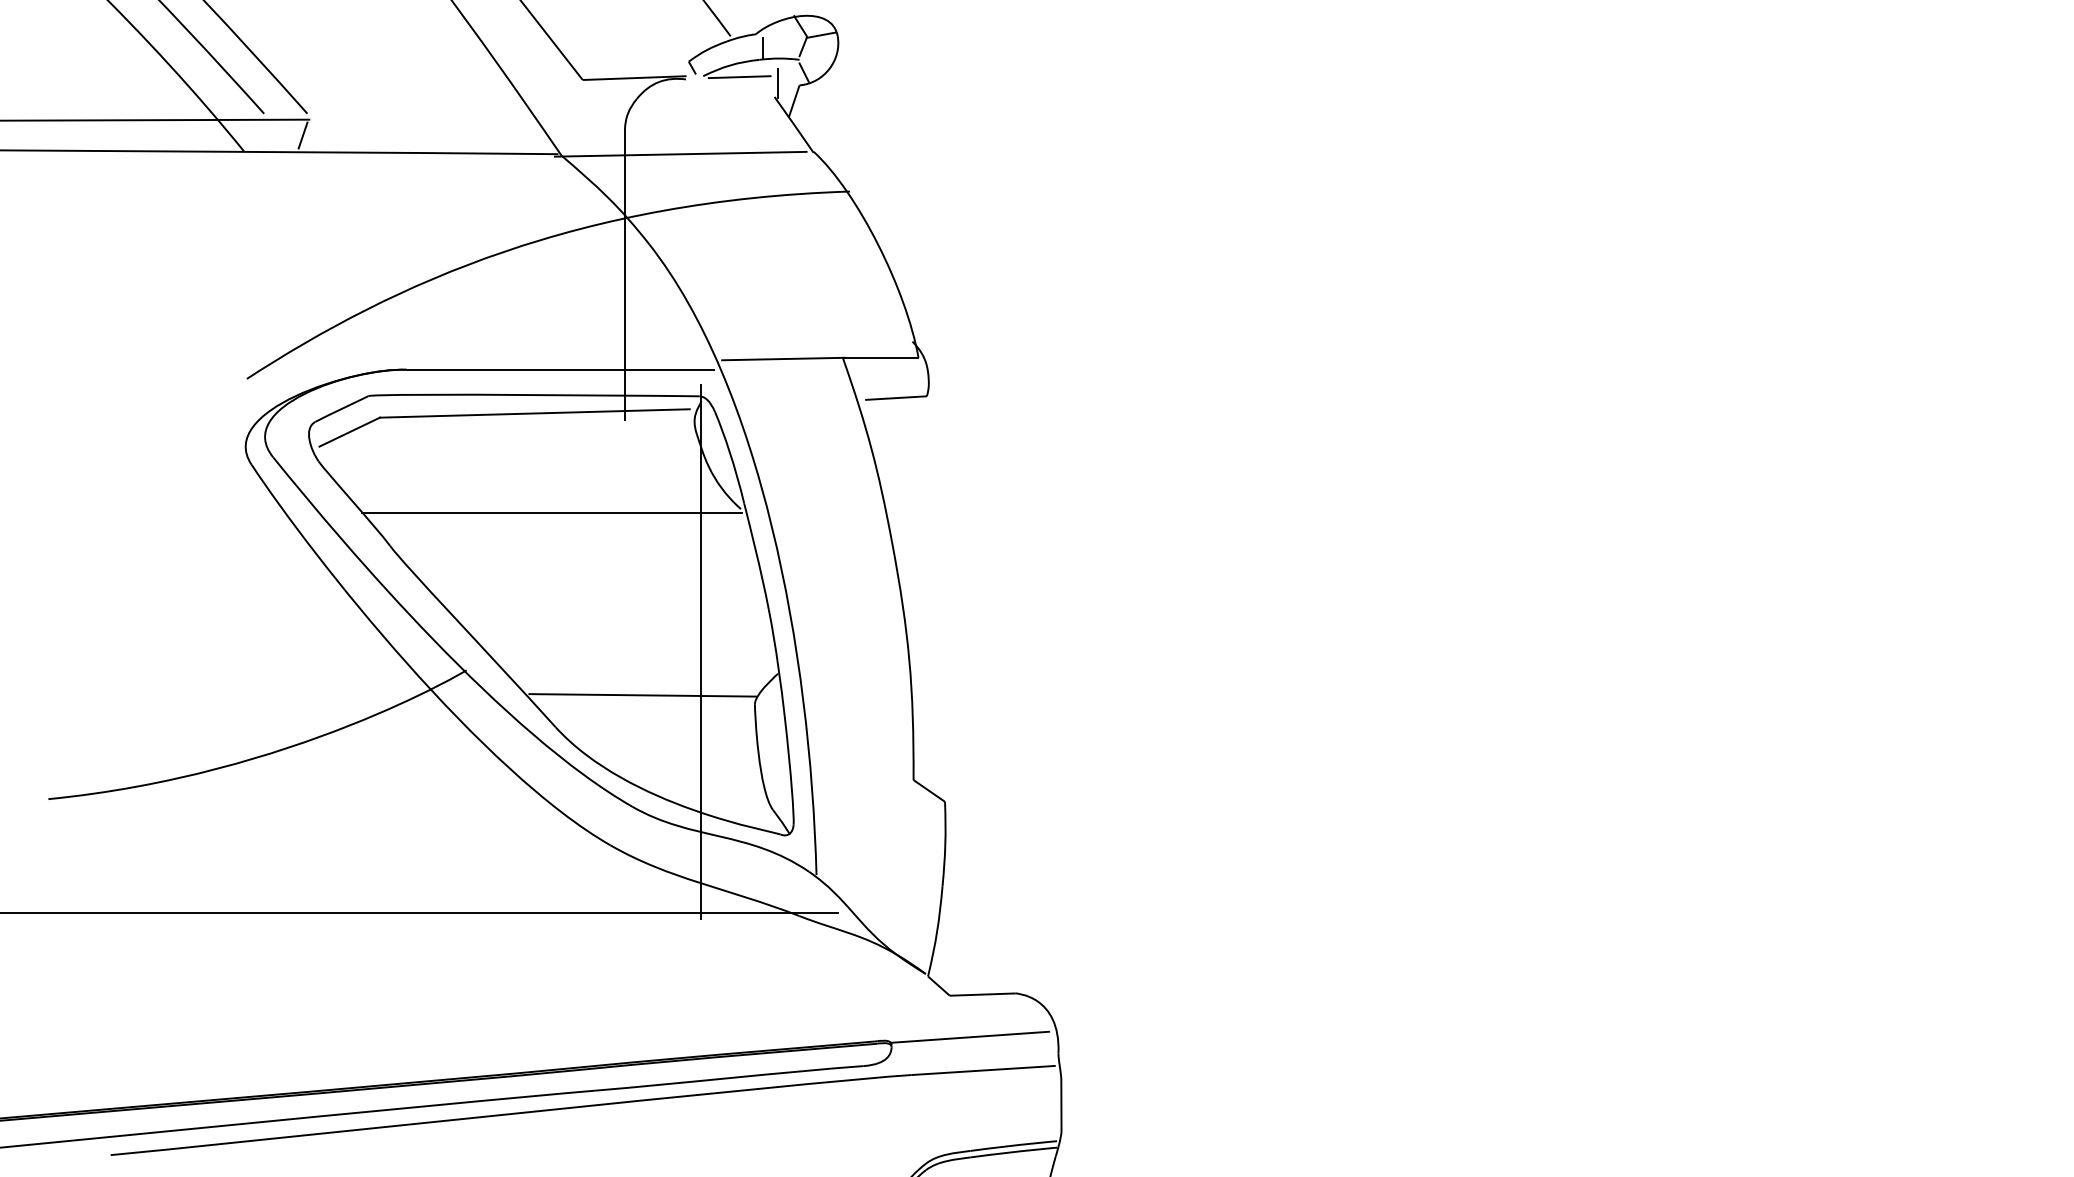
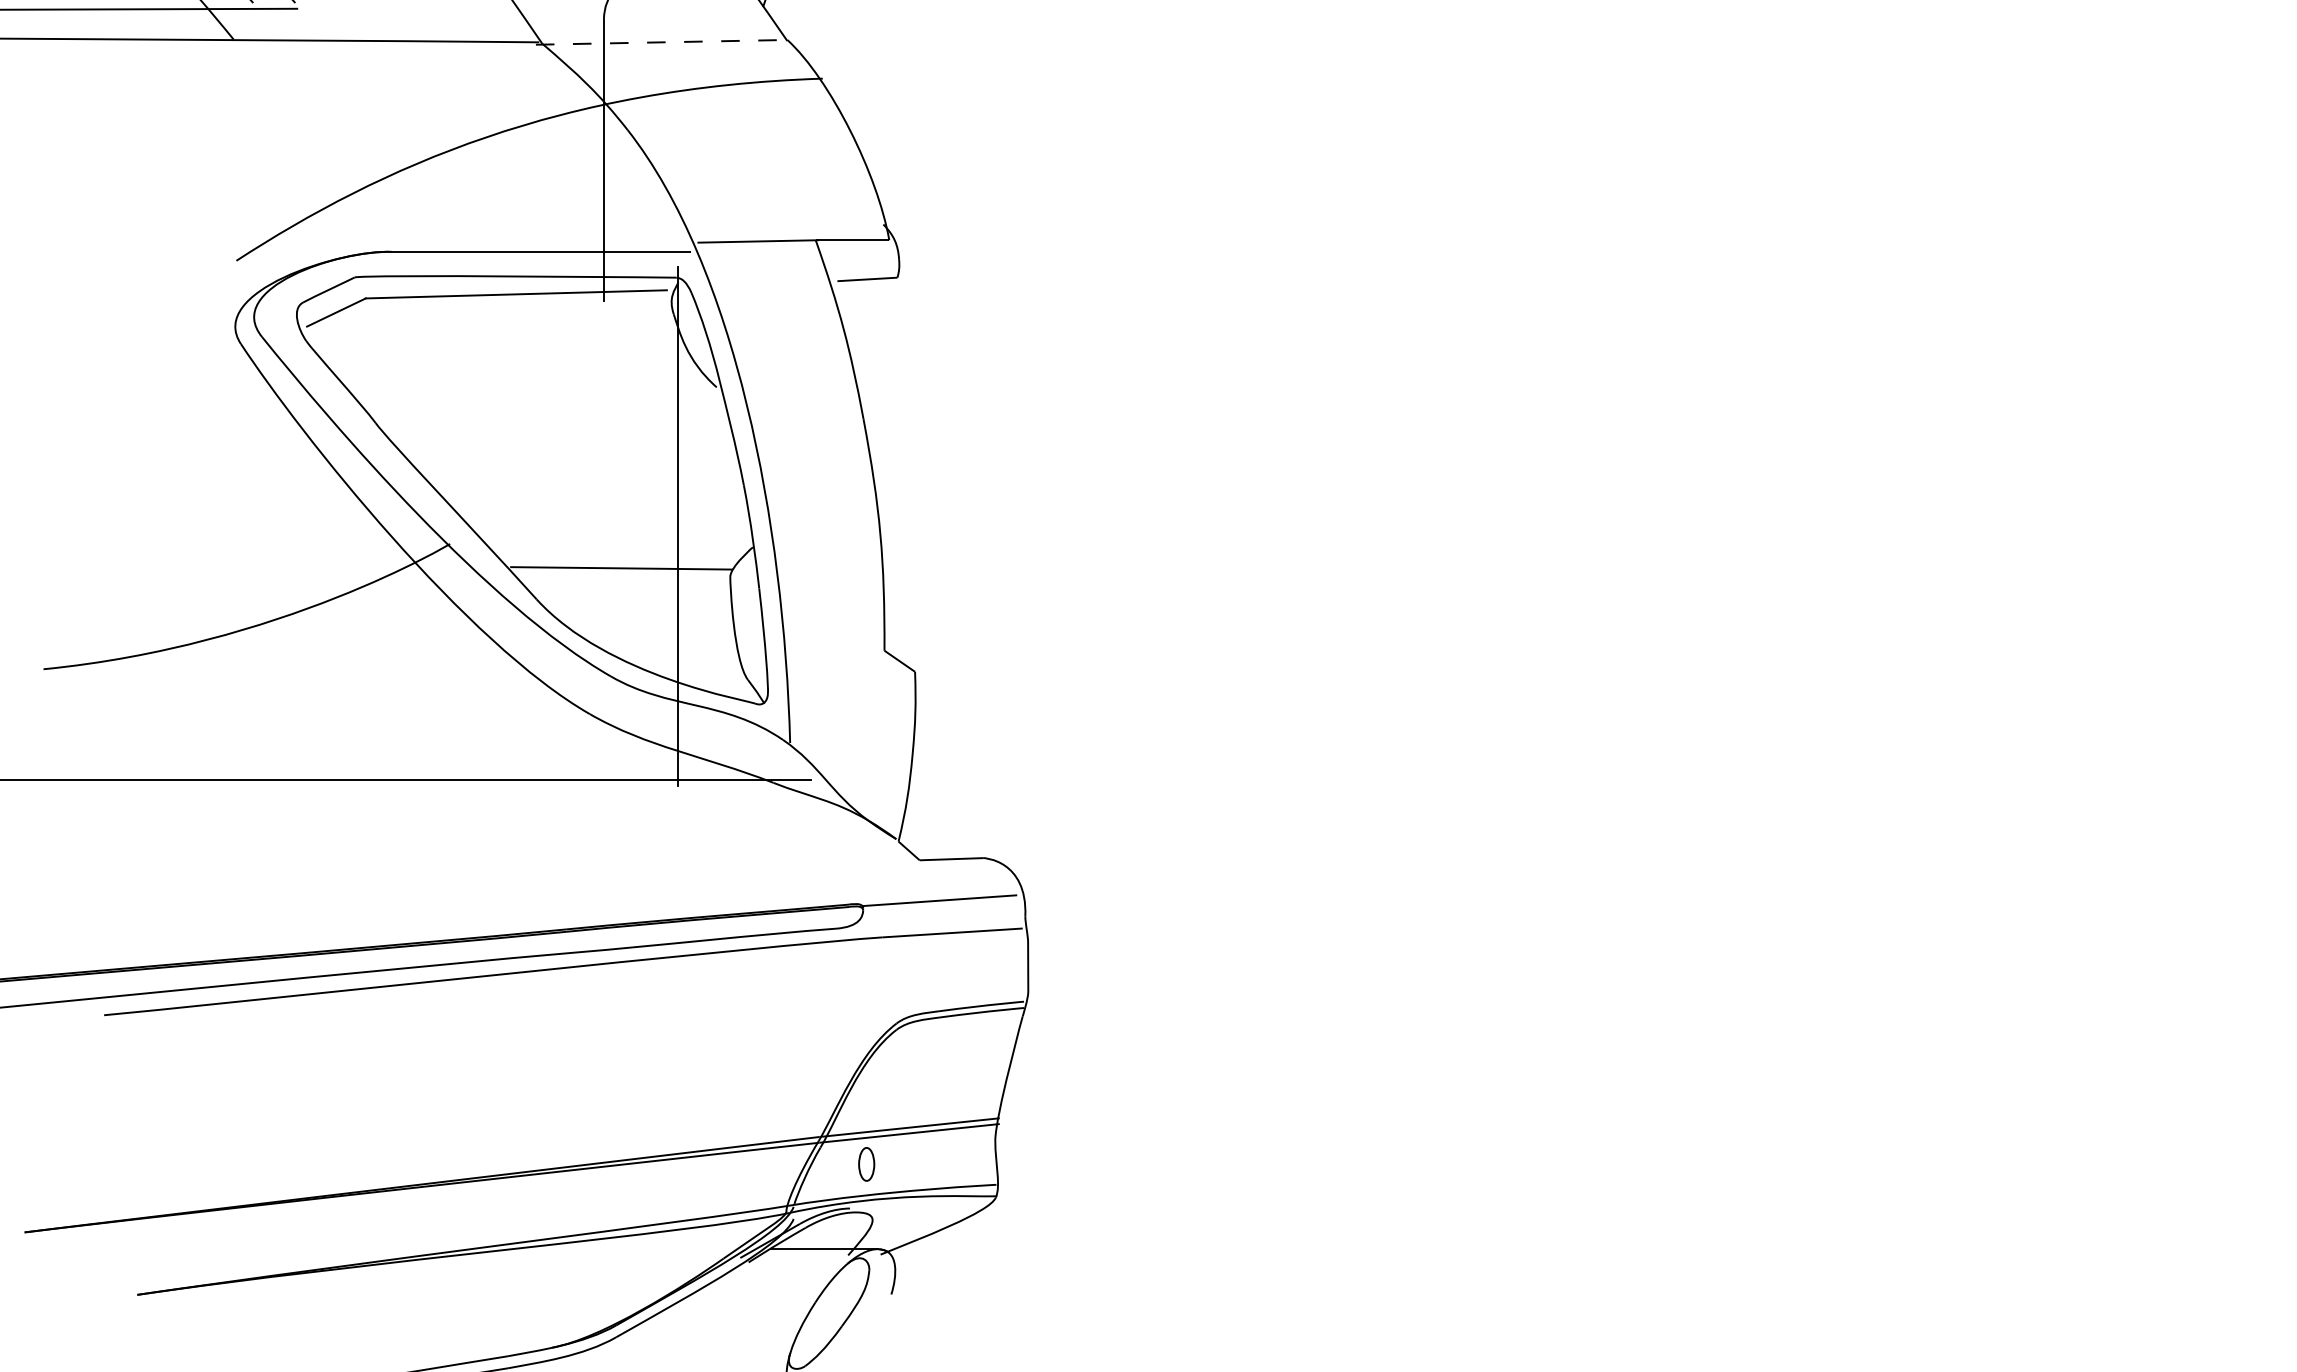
line: (302, 134) -> (290, 23), removed
line: (681, 154) -> (658, 42), solid -> dashed
line: (552, 513) -> (533, 391), removed

